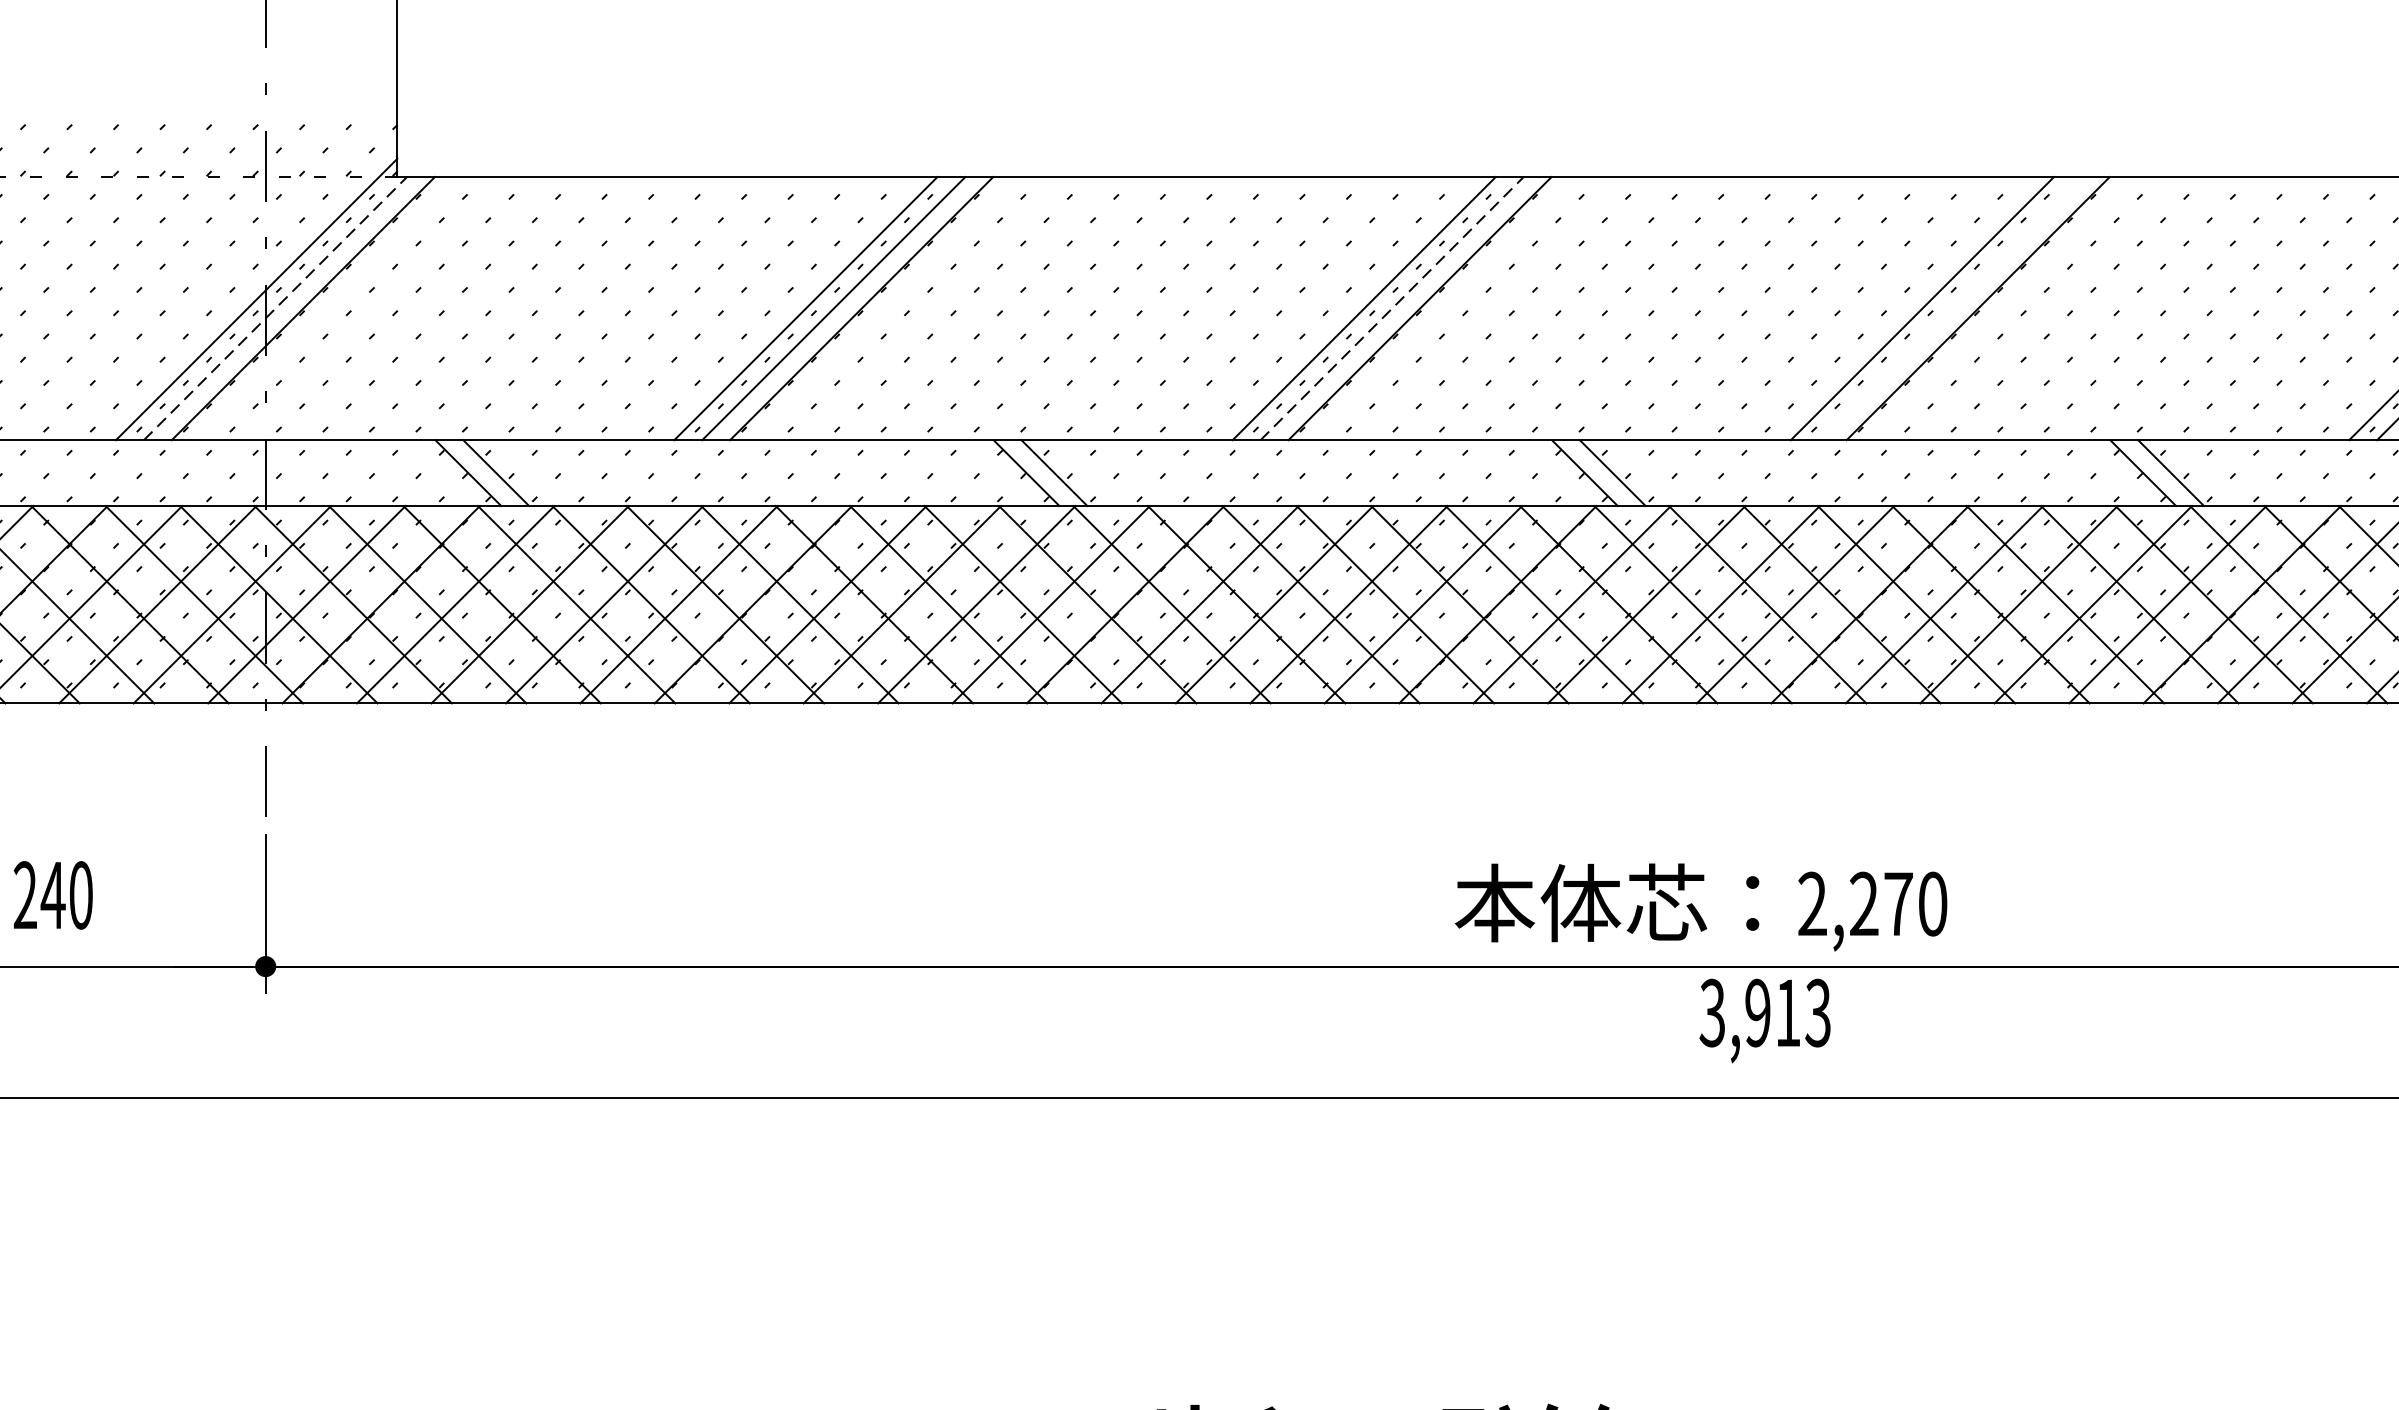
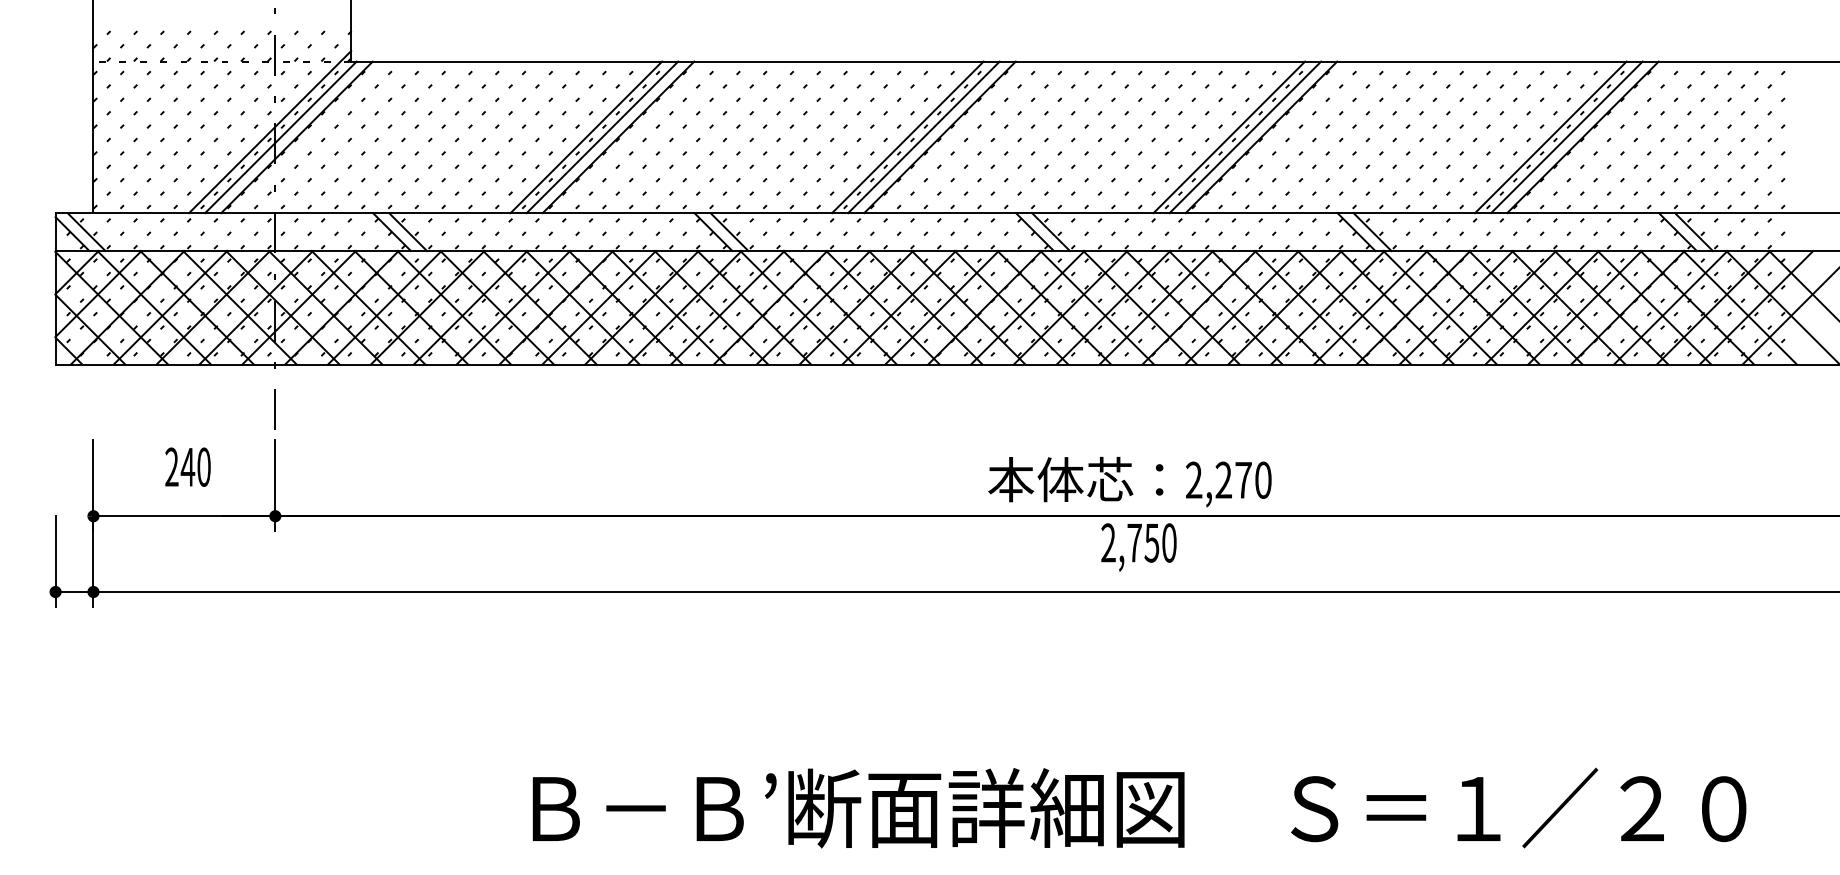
line: (276, 308) -> (281, 137), dashed -> solid
line: (1393, 308) -> (924, 137), dashed -> solid
line: (1950, 308) -> (1245, 137), added
text: (52, 894) -> (187, 466), moved
text: (1700, 907) -> (1129, 482), moved
text: (1764, 1012) -> (1138, 542), 3,913 -> 2,750

